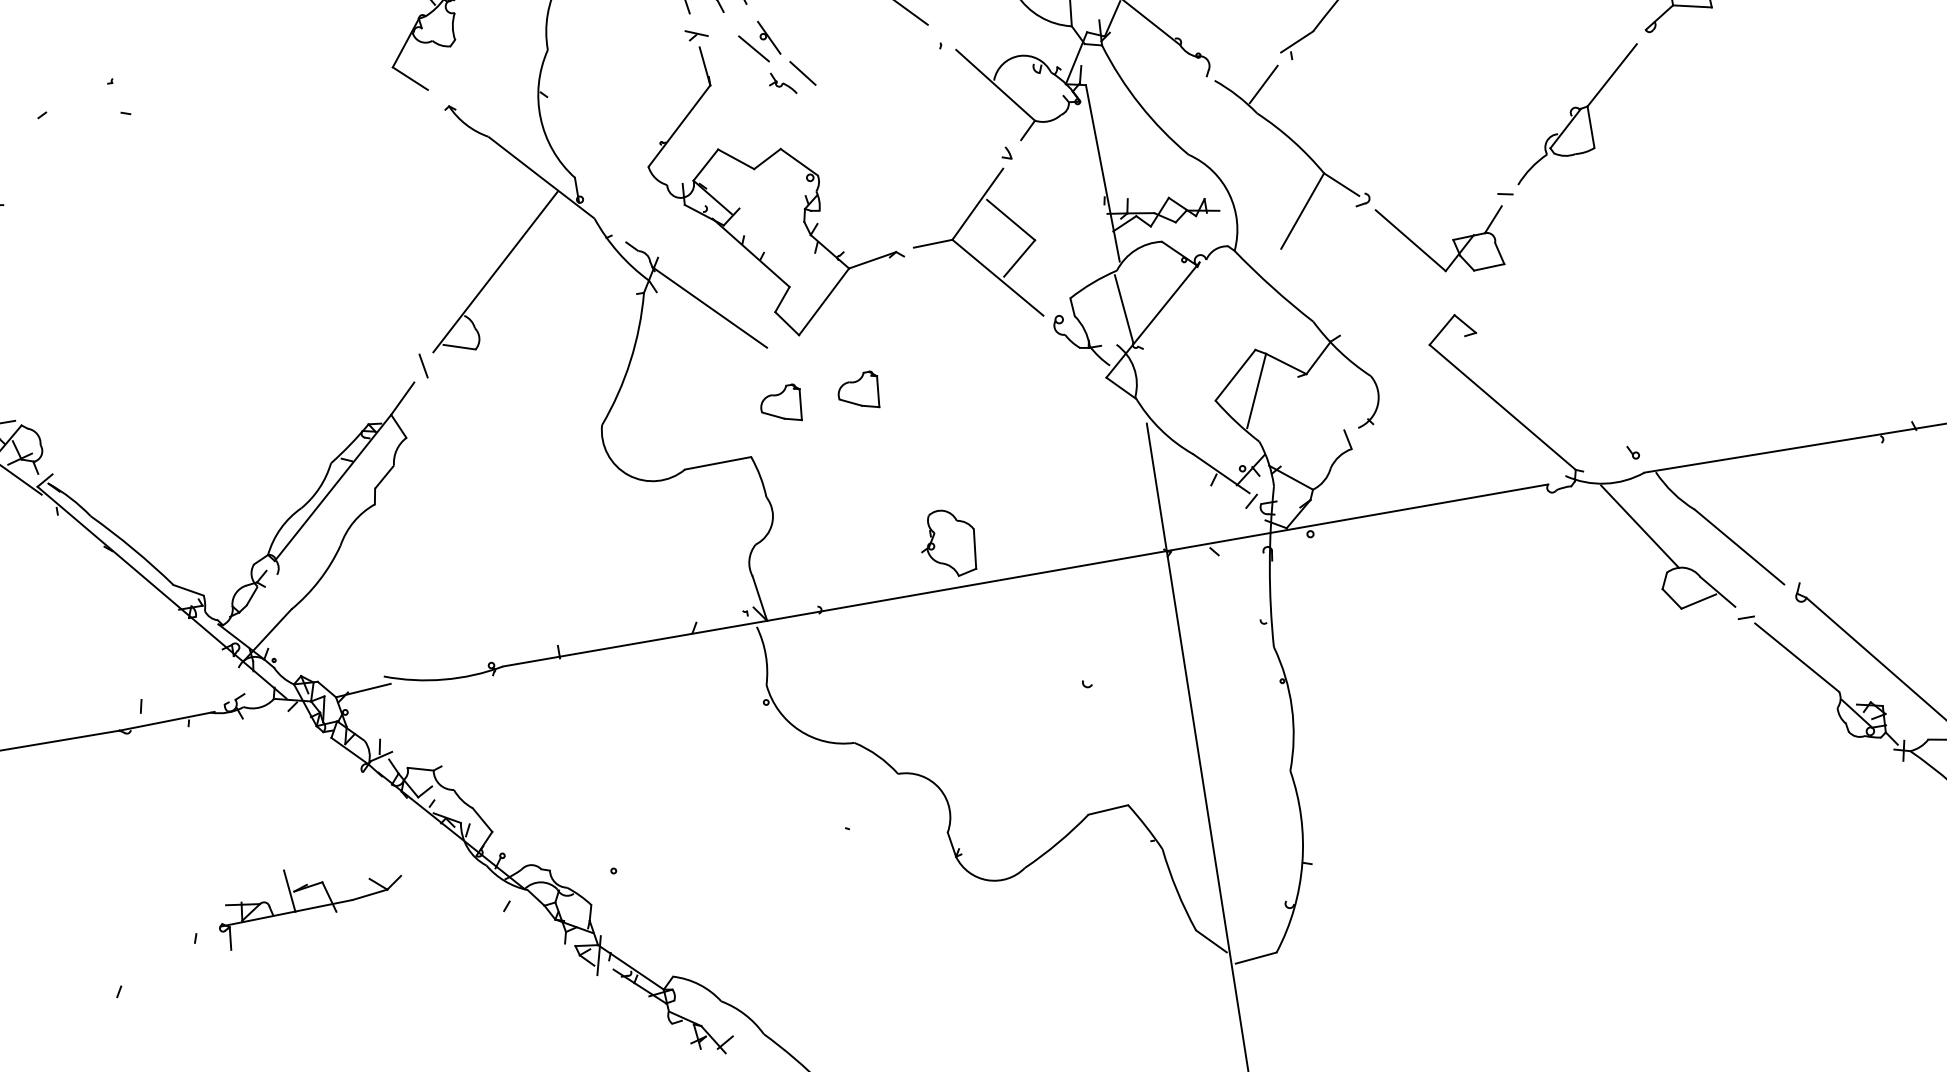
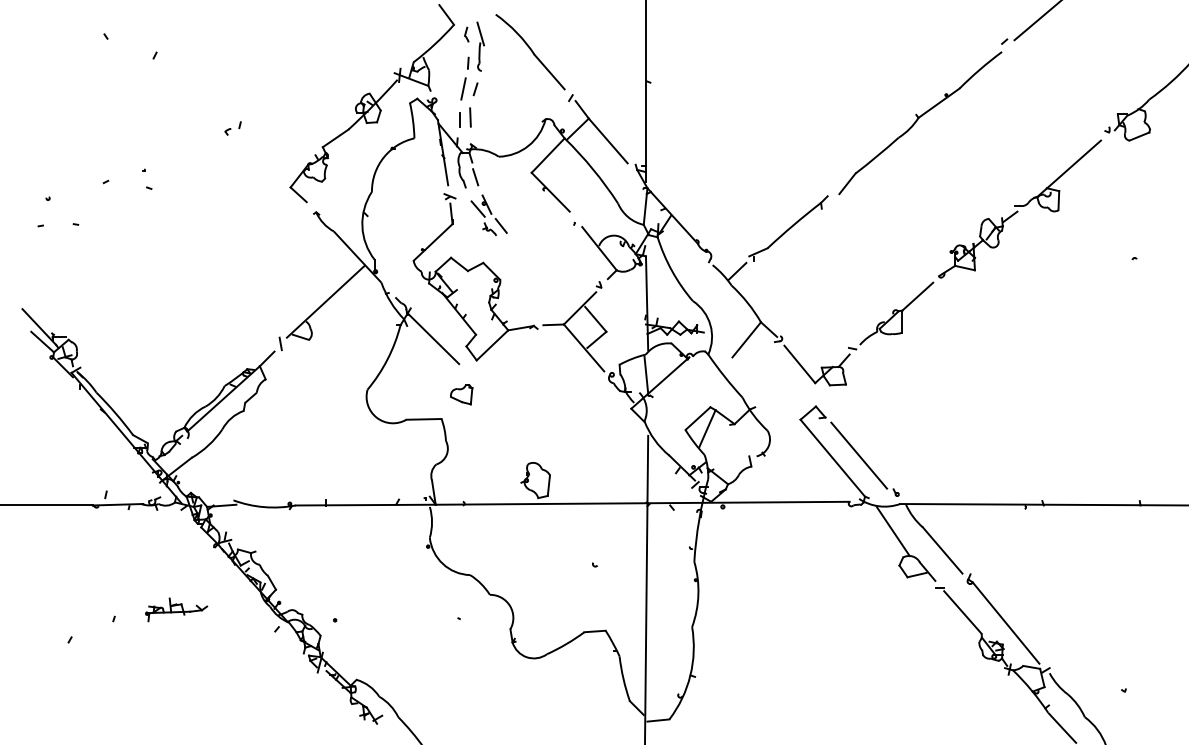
part: (858, 391) -> (502, 394), removed
line: (1552, 393) -> (859, 455), added
part: (310, 900) -> (176, 609), size x0.62

